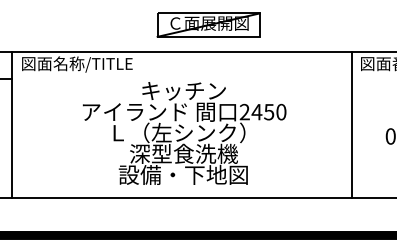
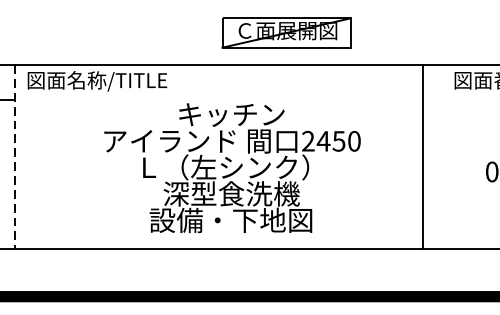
part: (208, 24) -> (286, 32), moved
line: (352, 124) -> (422, 156), moved
line: (12, 125) -> (15, 158), solid -> dashed

